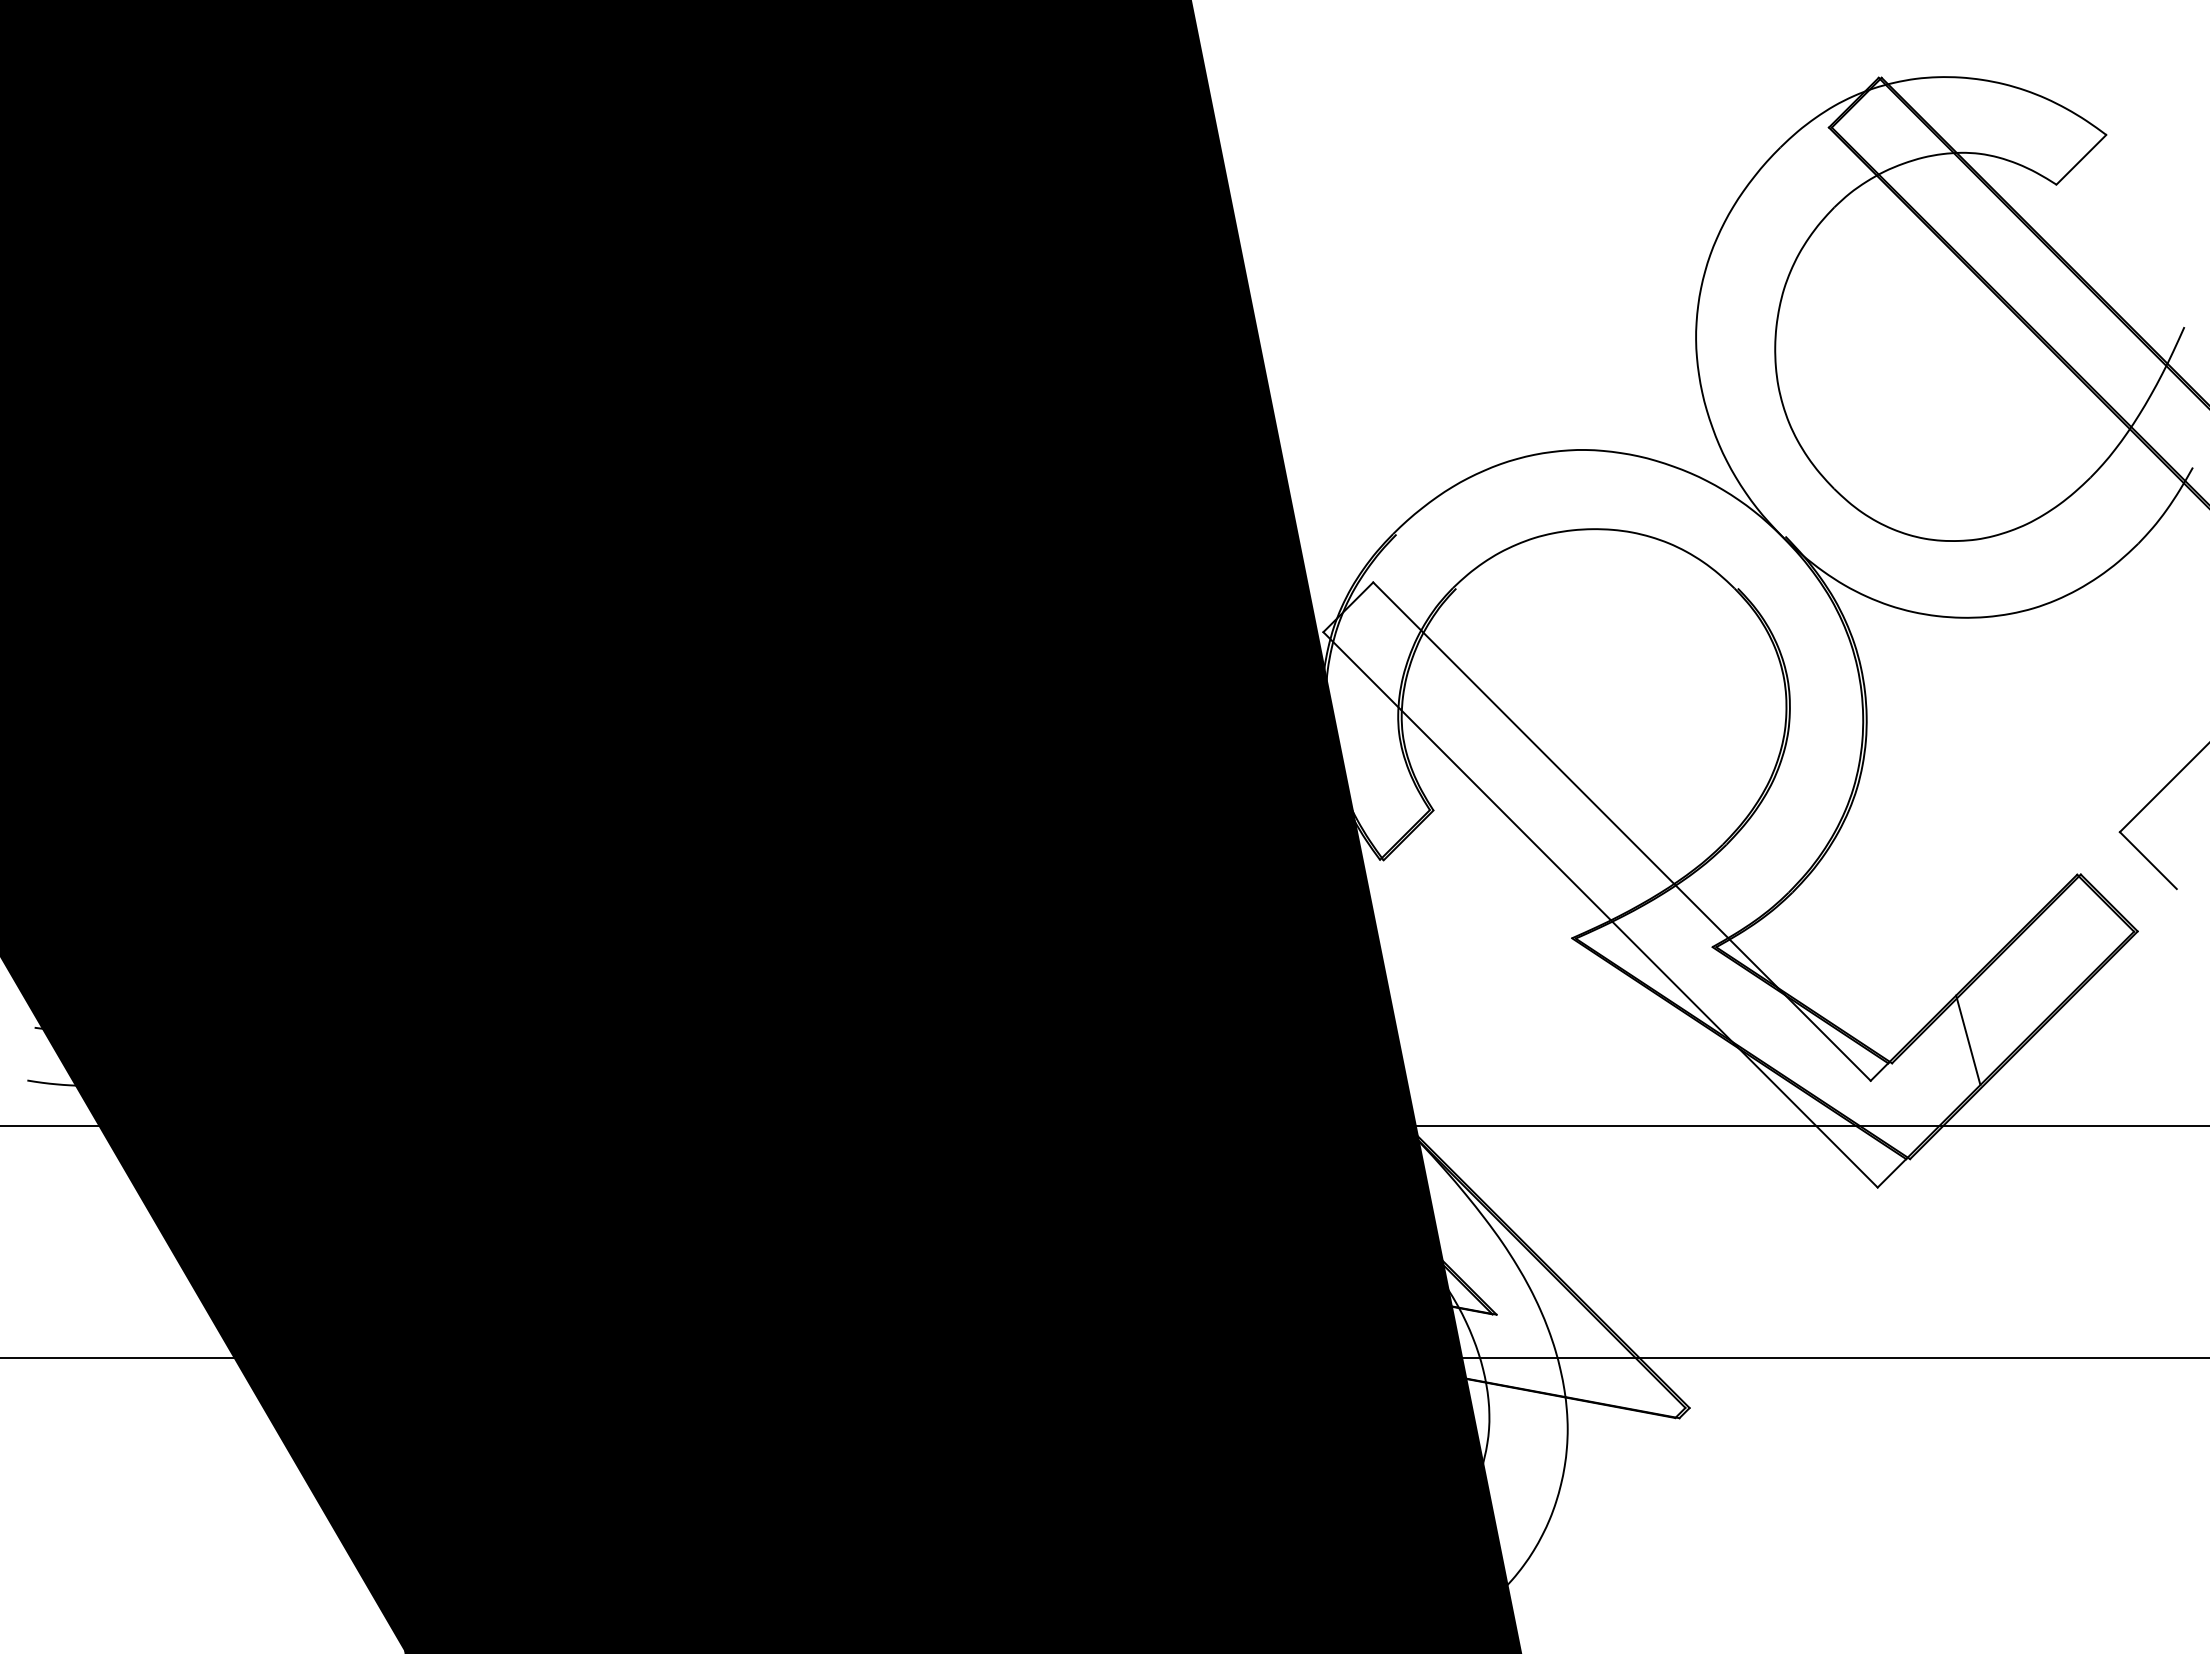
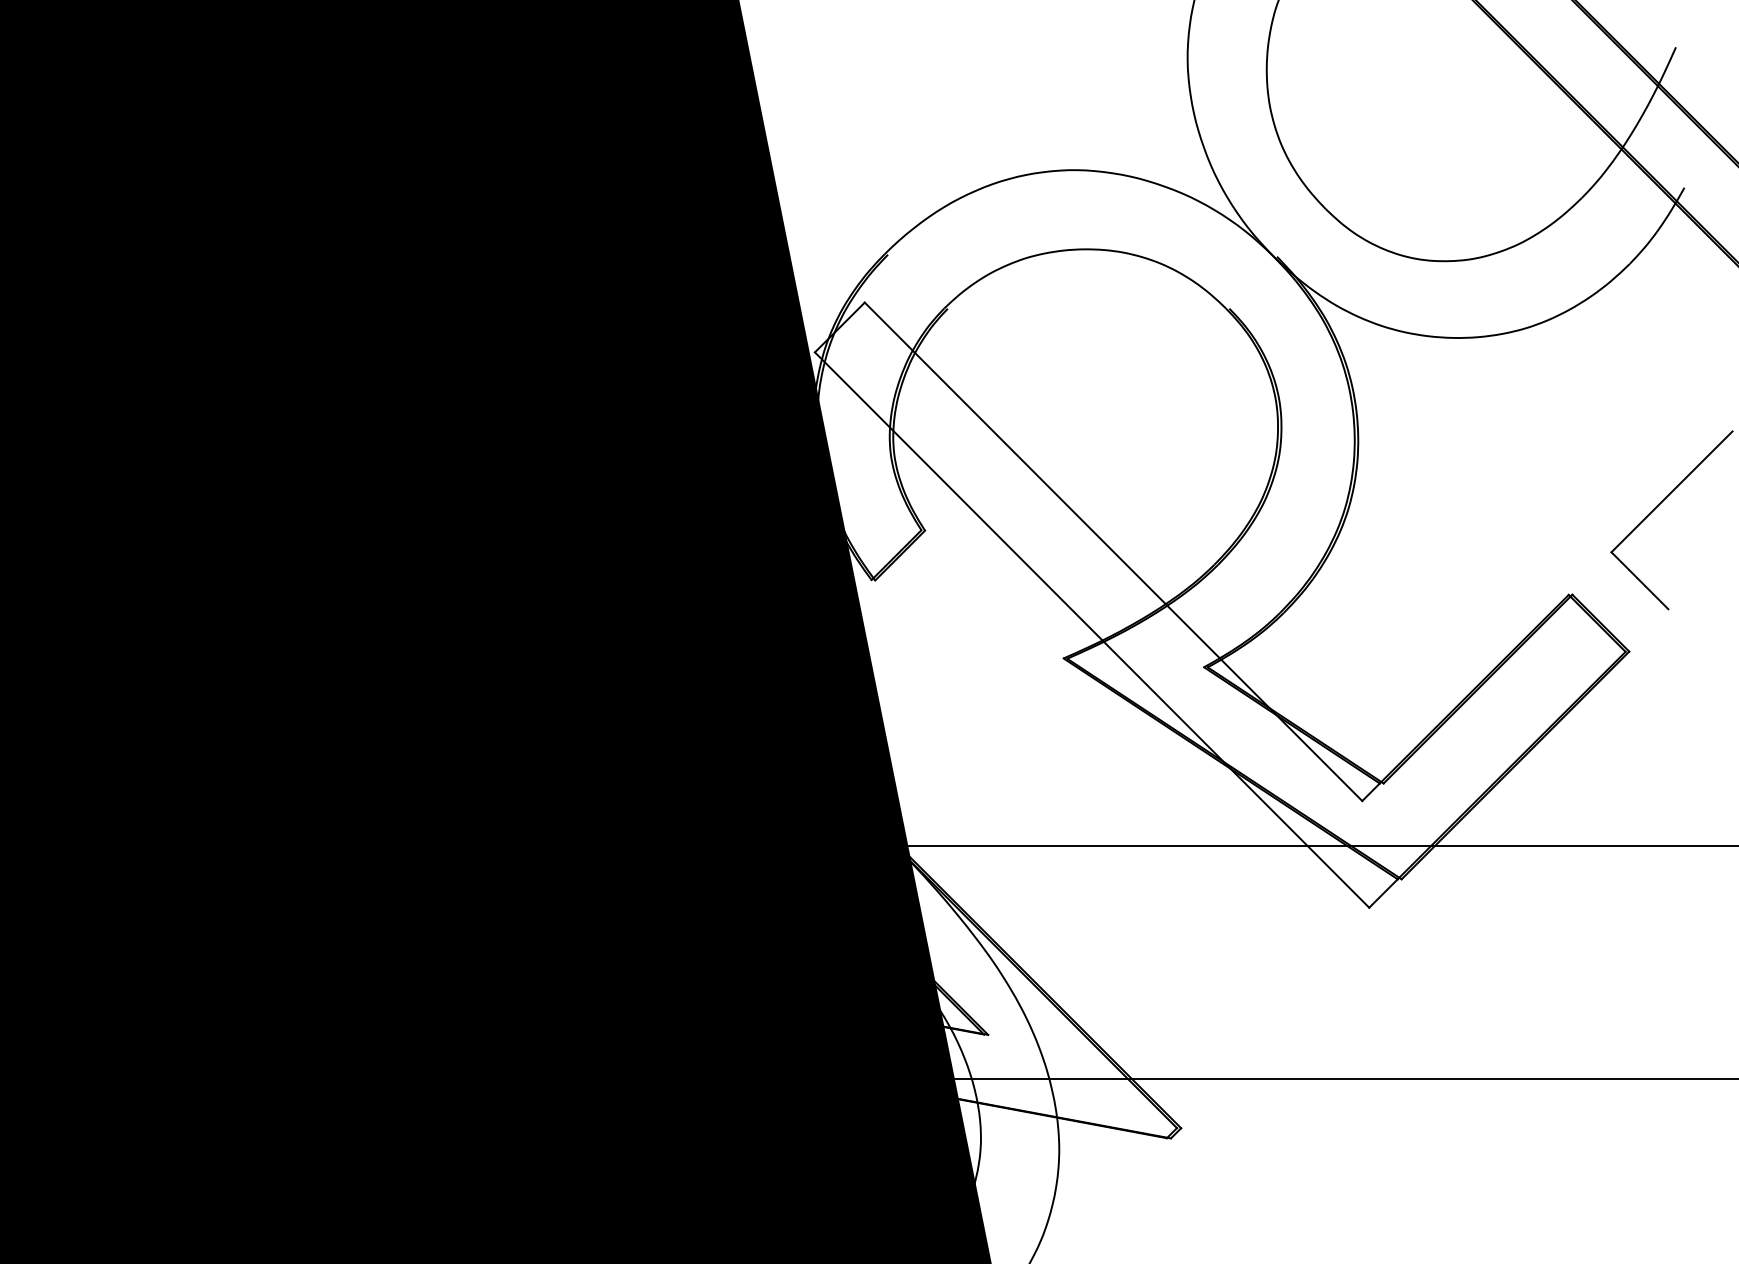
line: (1968, 1040) -> (1460, 760), removed

